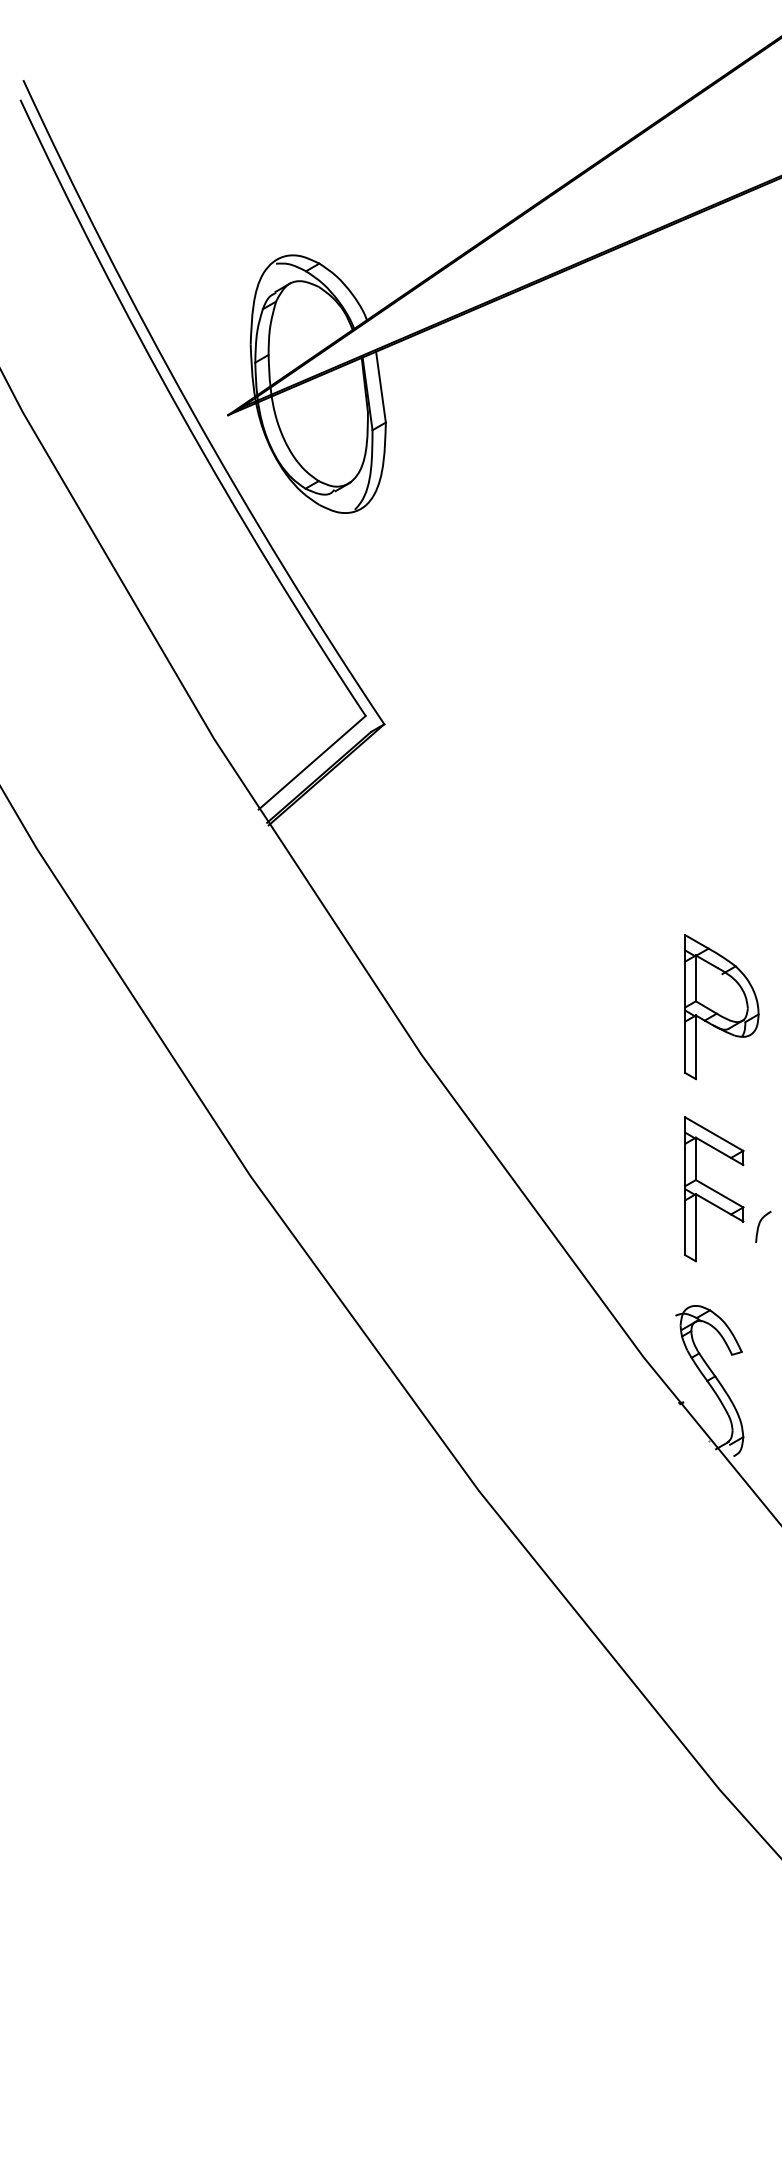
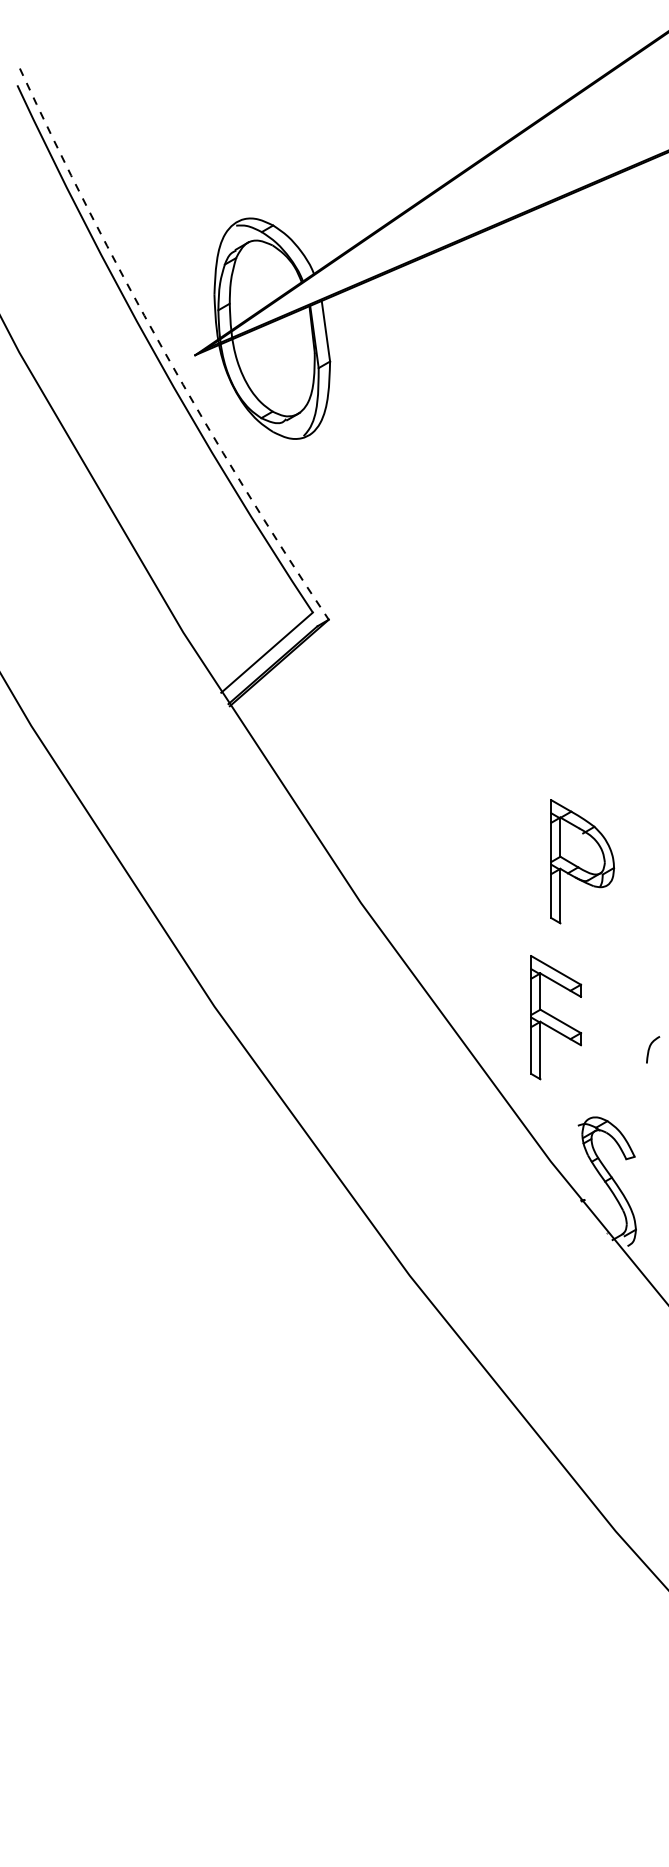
arc: (191, 409) -> (163, 350), solid -> dashed
part: (721, 1006) -> (582, 861), moved
part: (714, 1189) -> (556, 1017), moved

